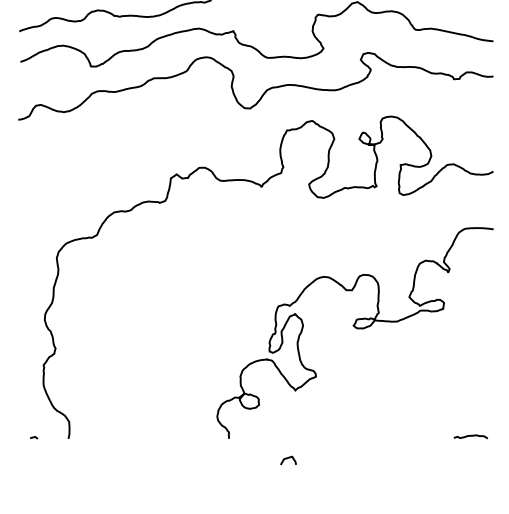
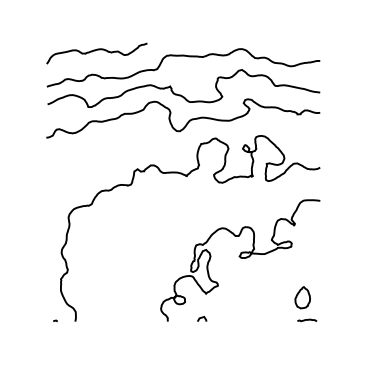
part: (462, 396) -> (302, 297), added
curve: (289, 459) -> (202, 318), moved

